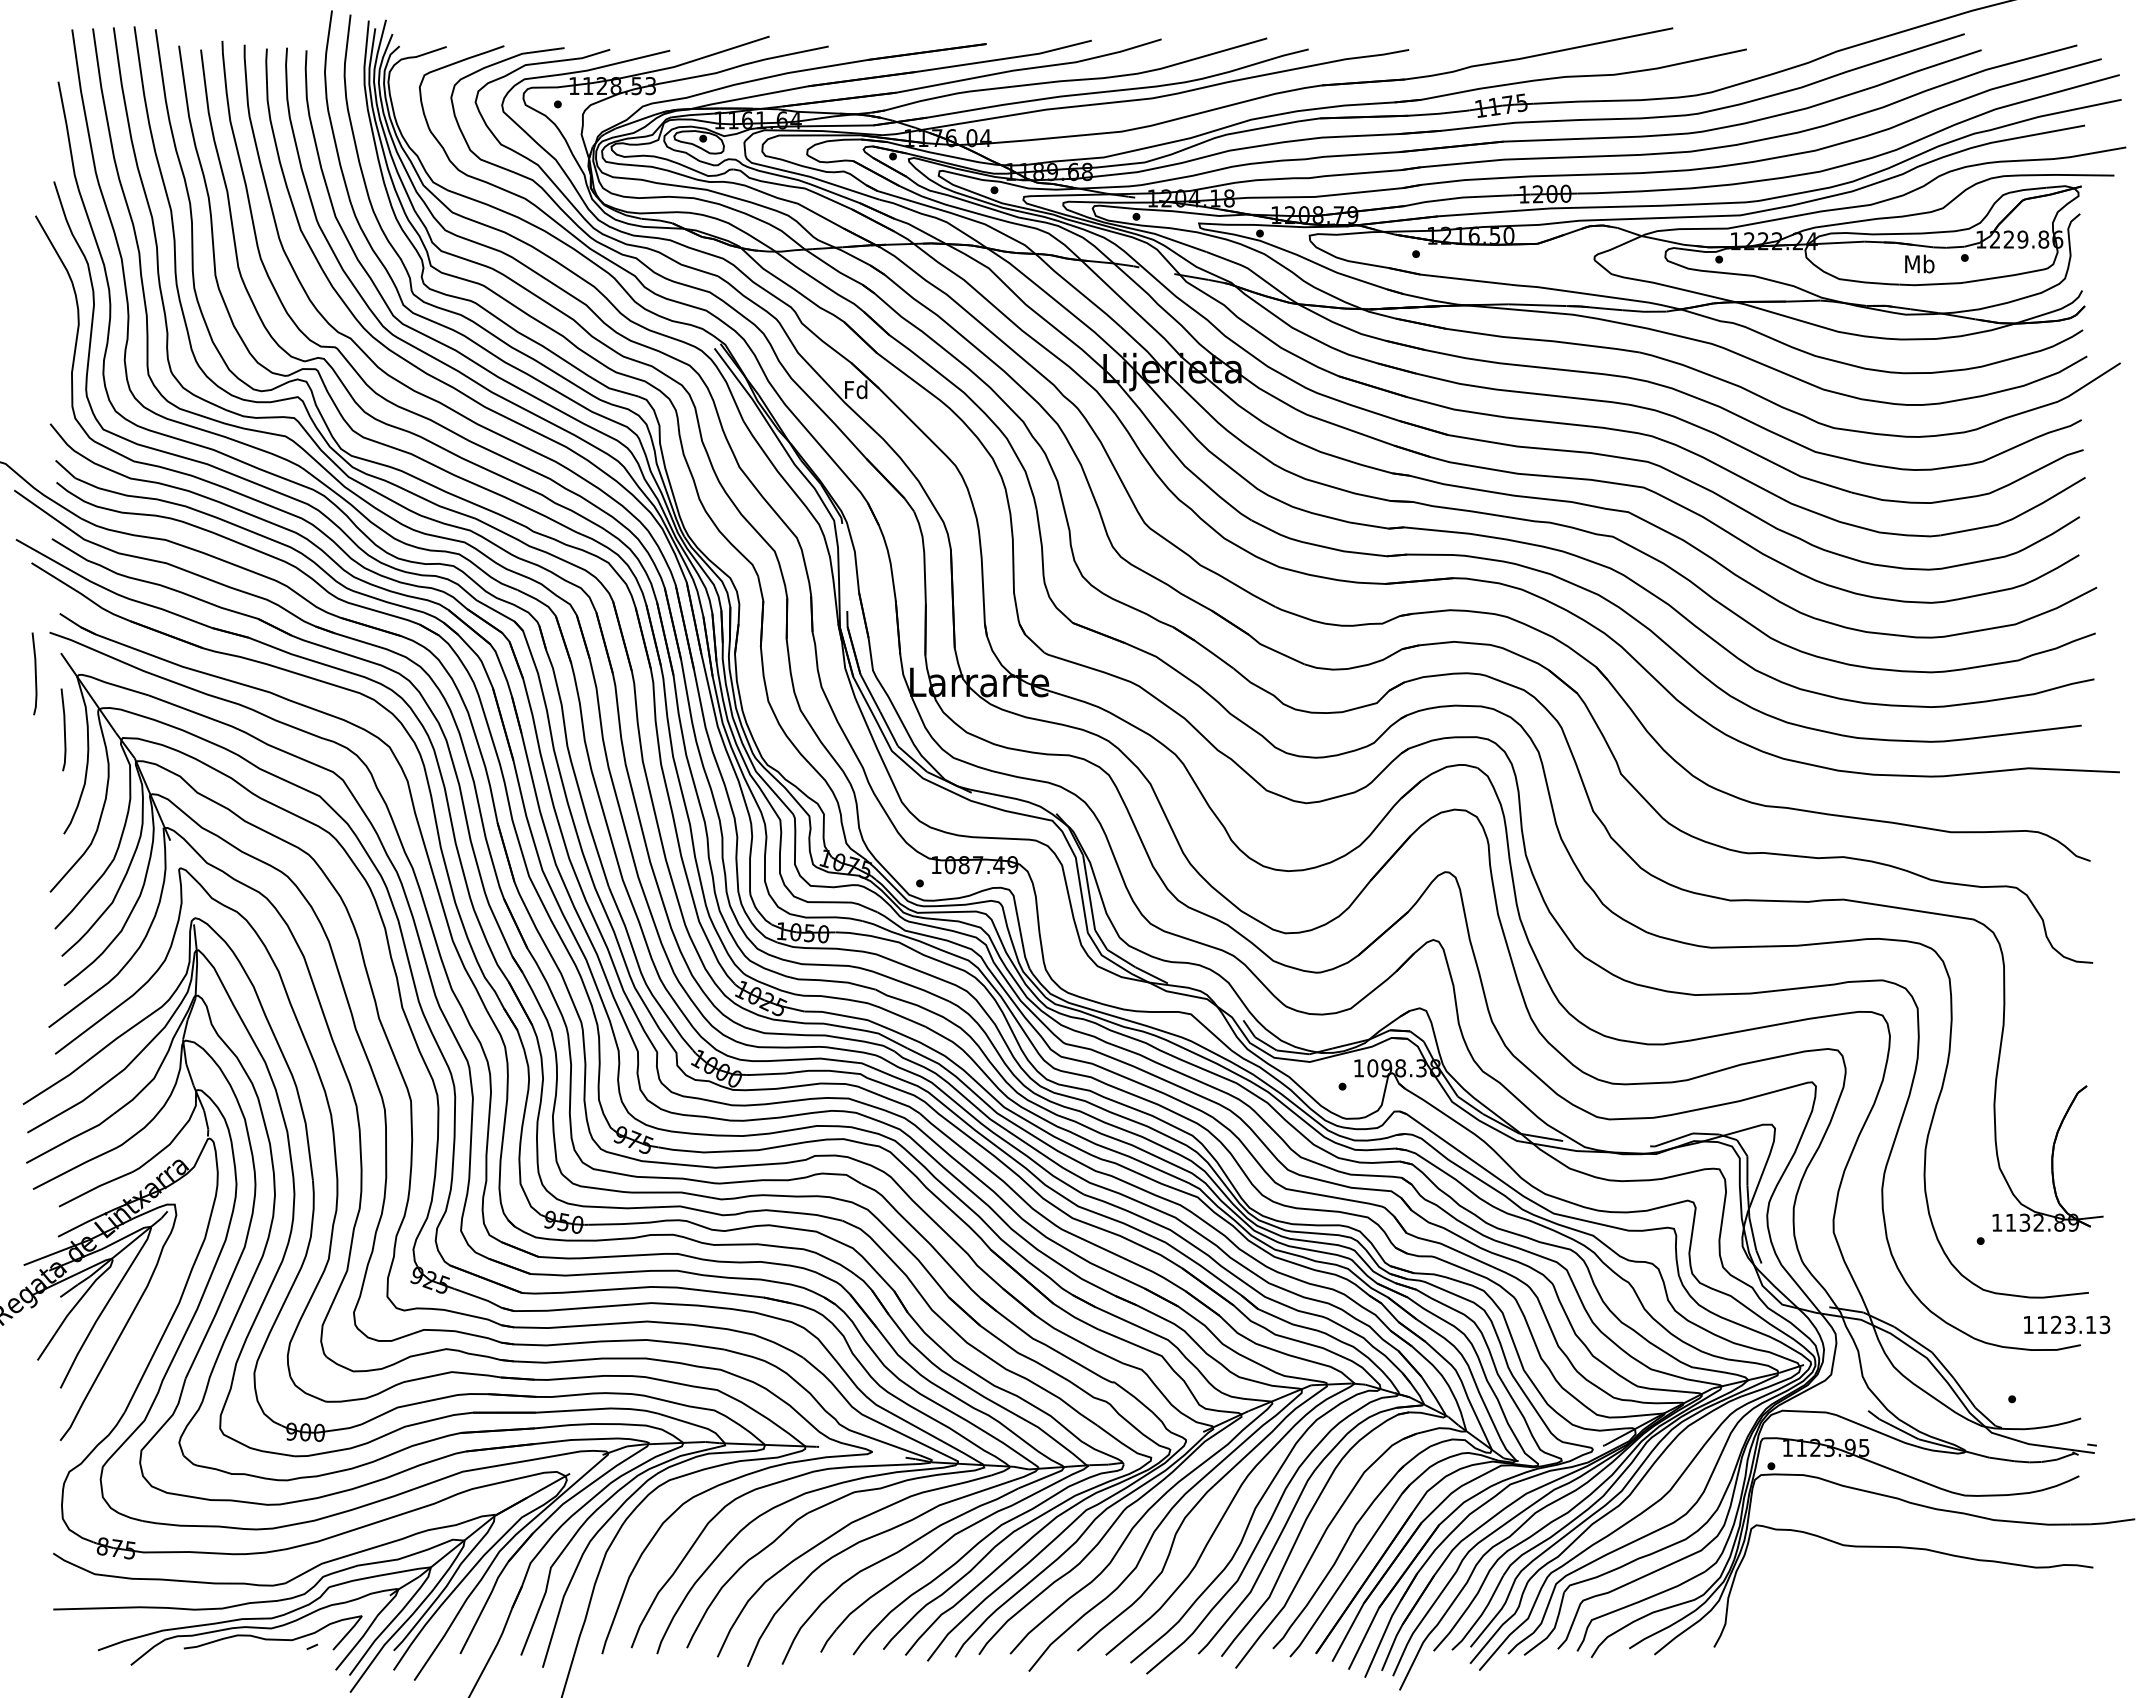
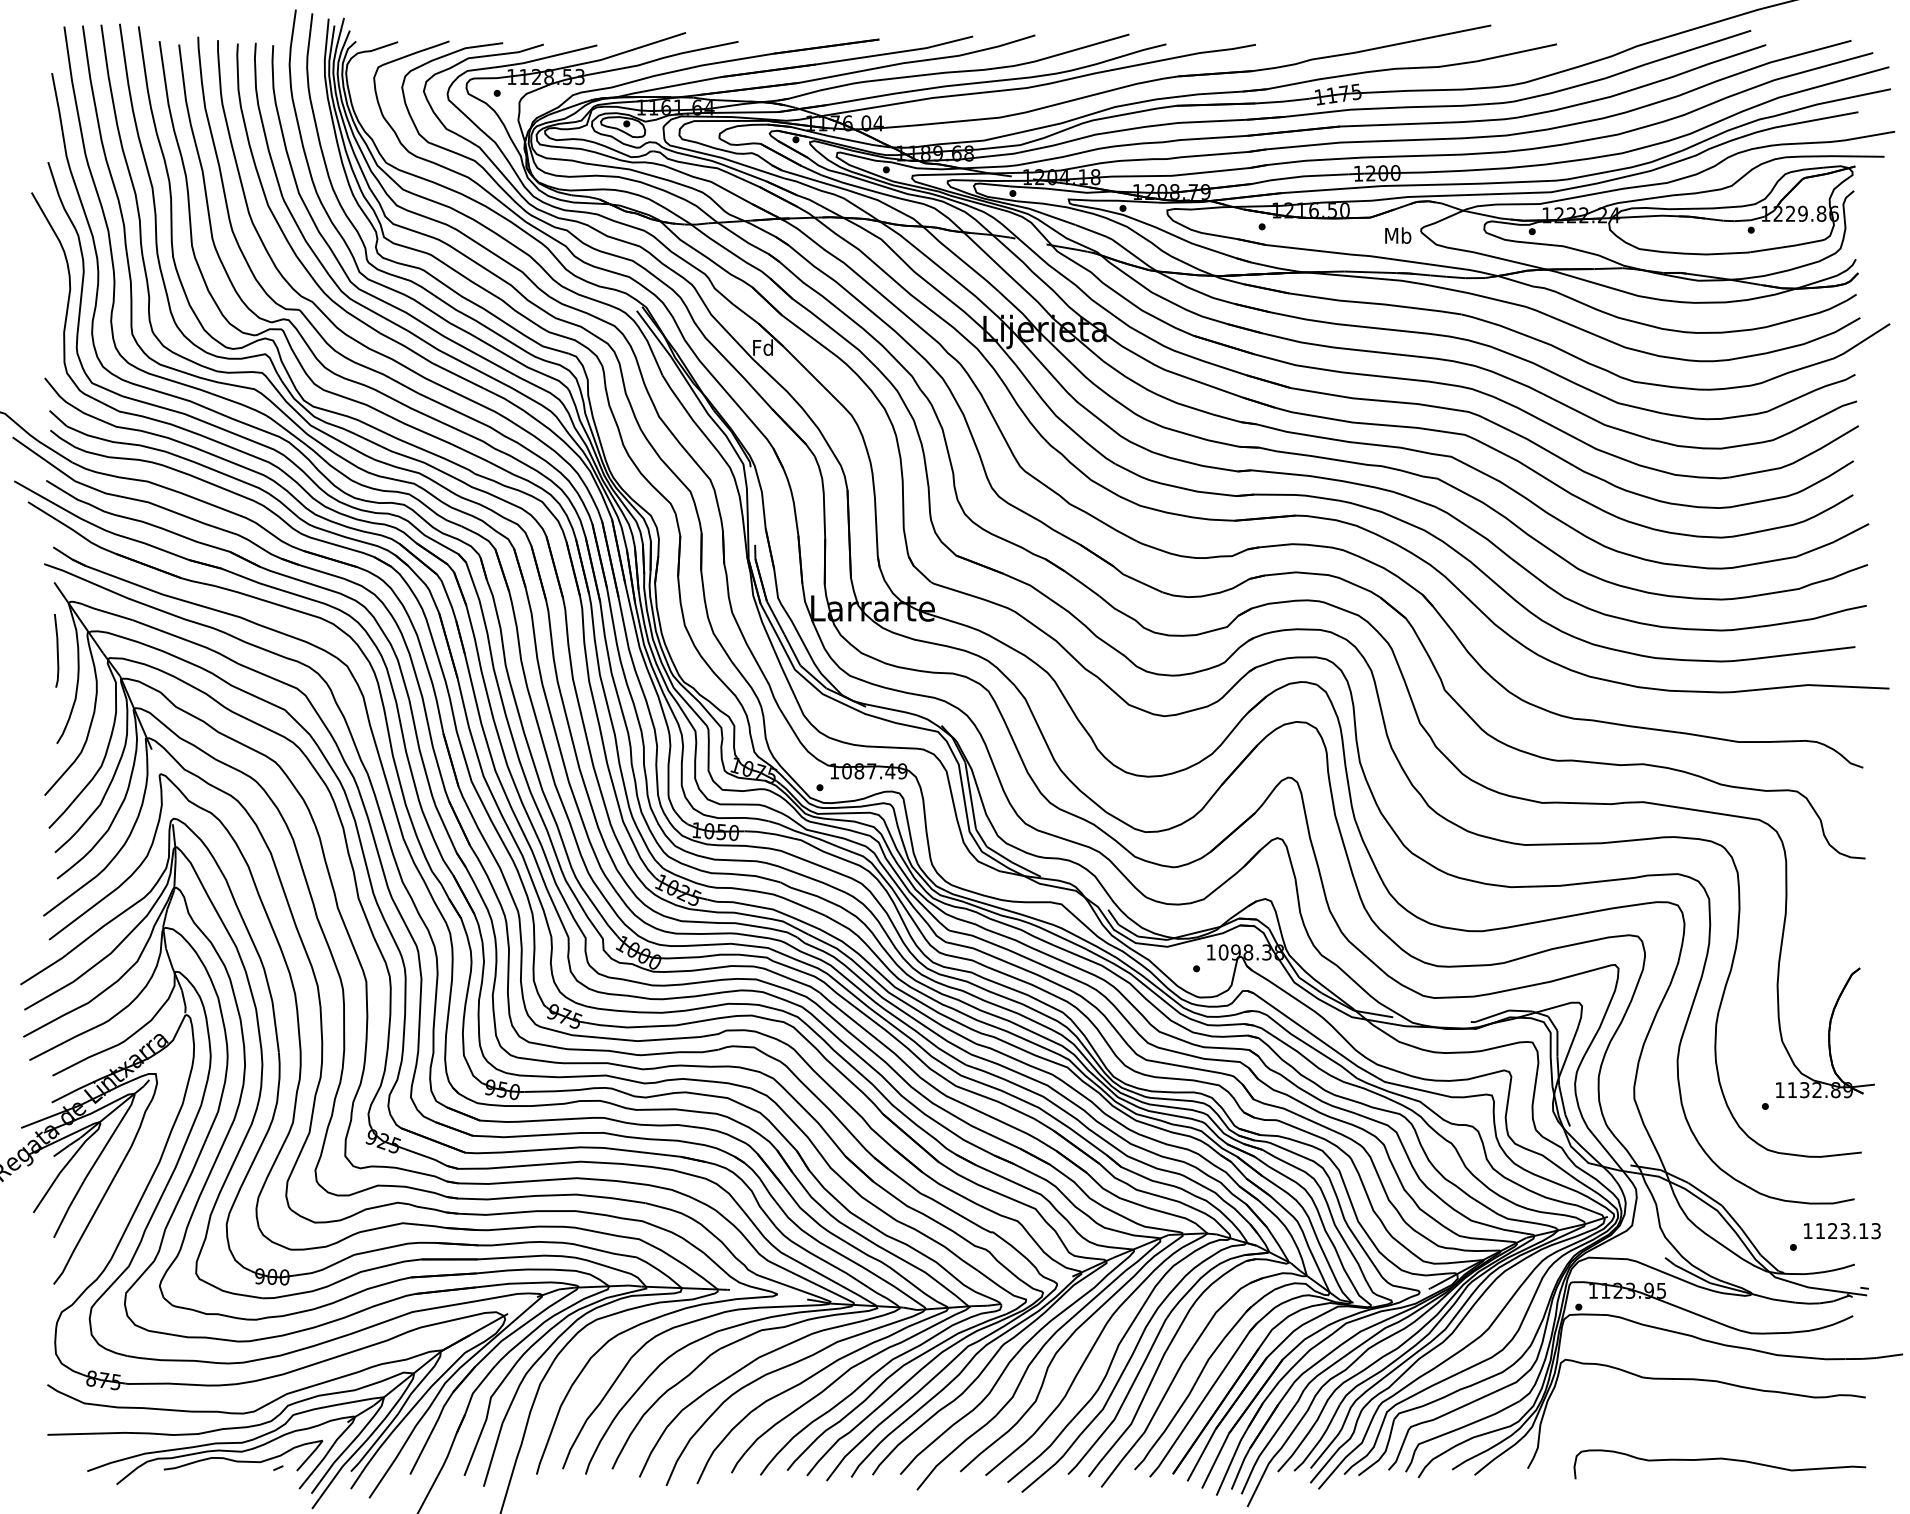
text: (1919, 263) -> (1397, 235), moved
line: (34, 673) -> (30, 600), removed
text: (2067, 1324) -> (1842, 1230), moved
curve: (1929, 1637) -> (1719, 1459), added

